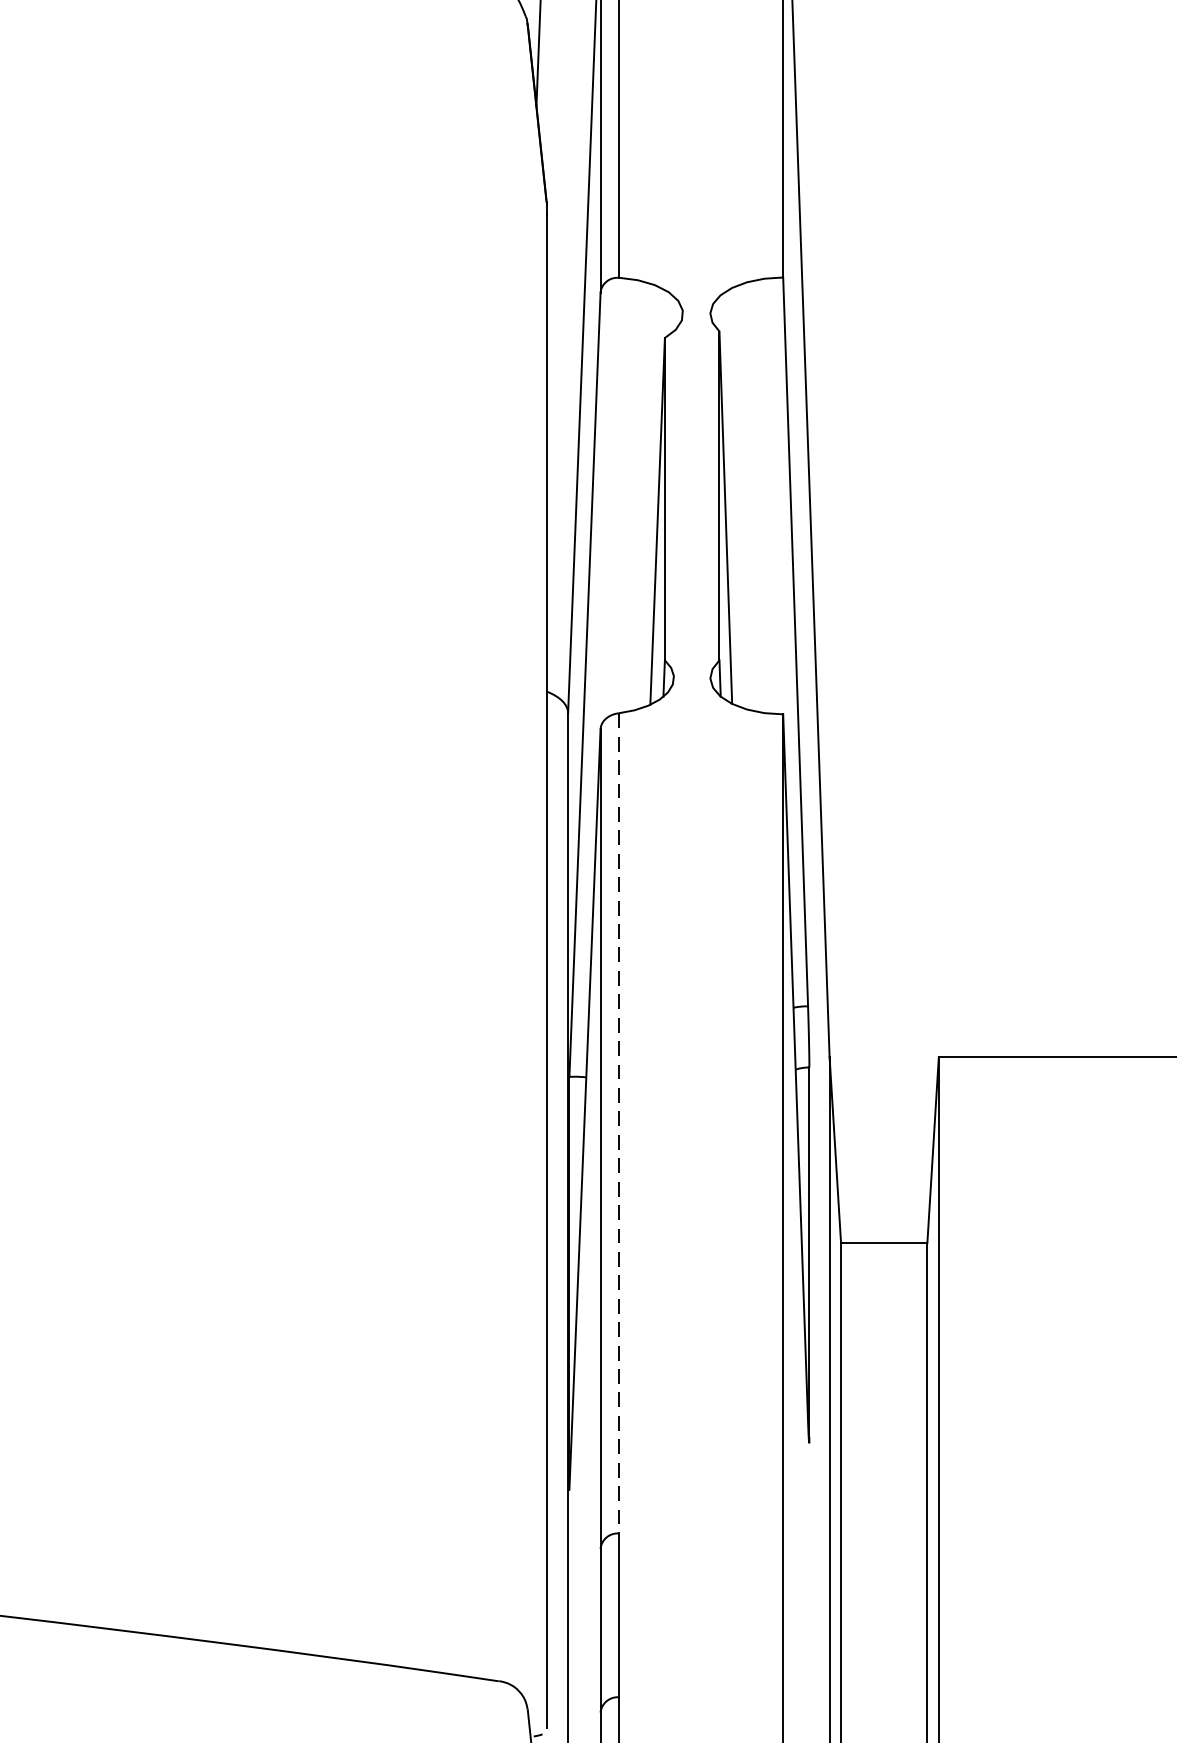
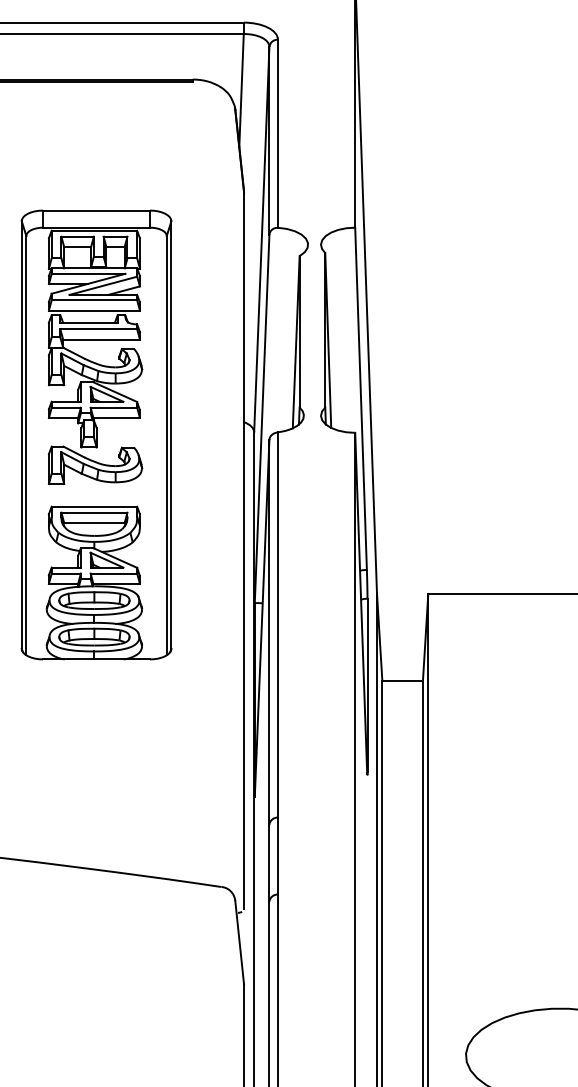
part: (232, 717) -> (96, 434), added
line: (617, 1122) -> (277, 624), dashed -> solid

